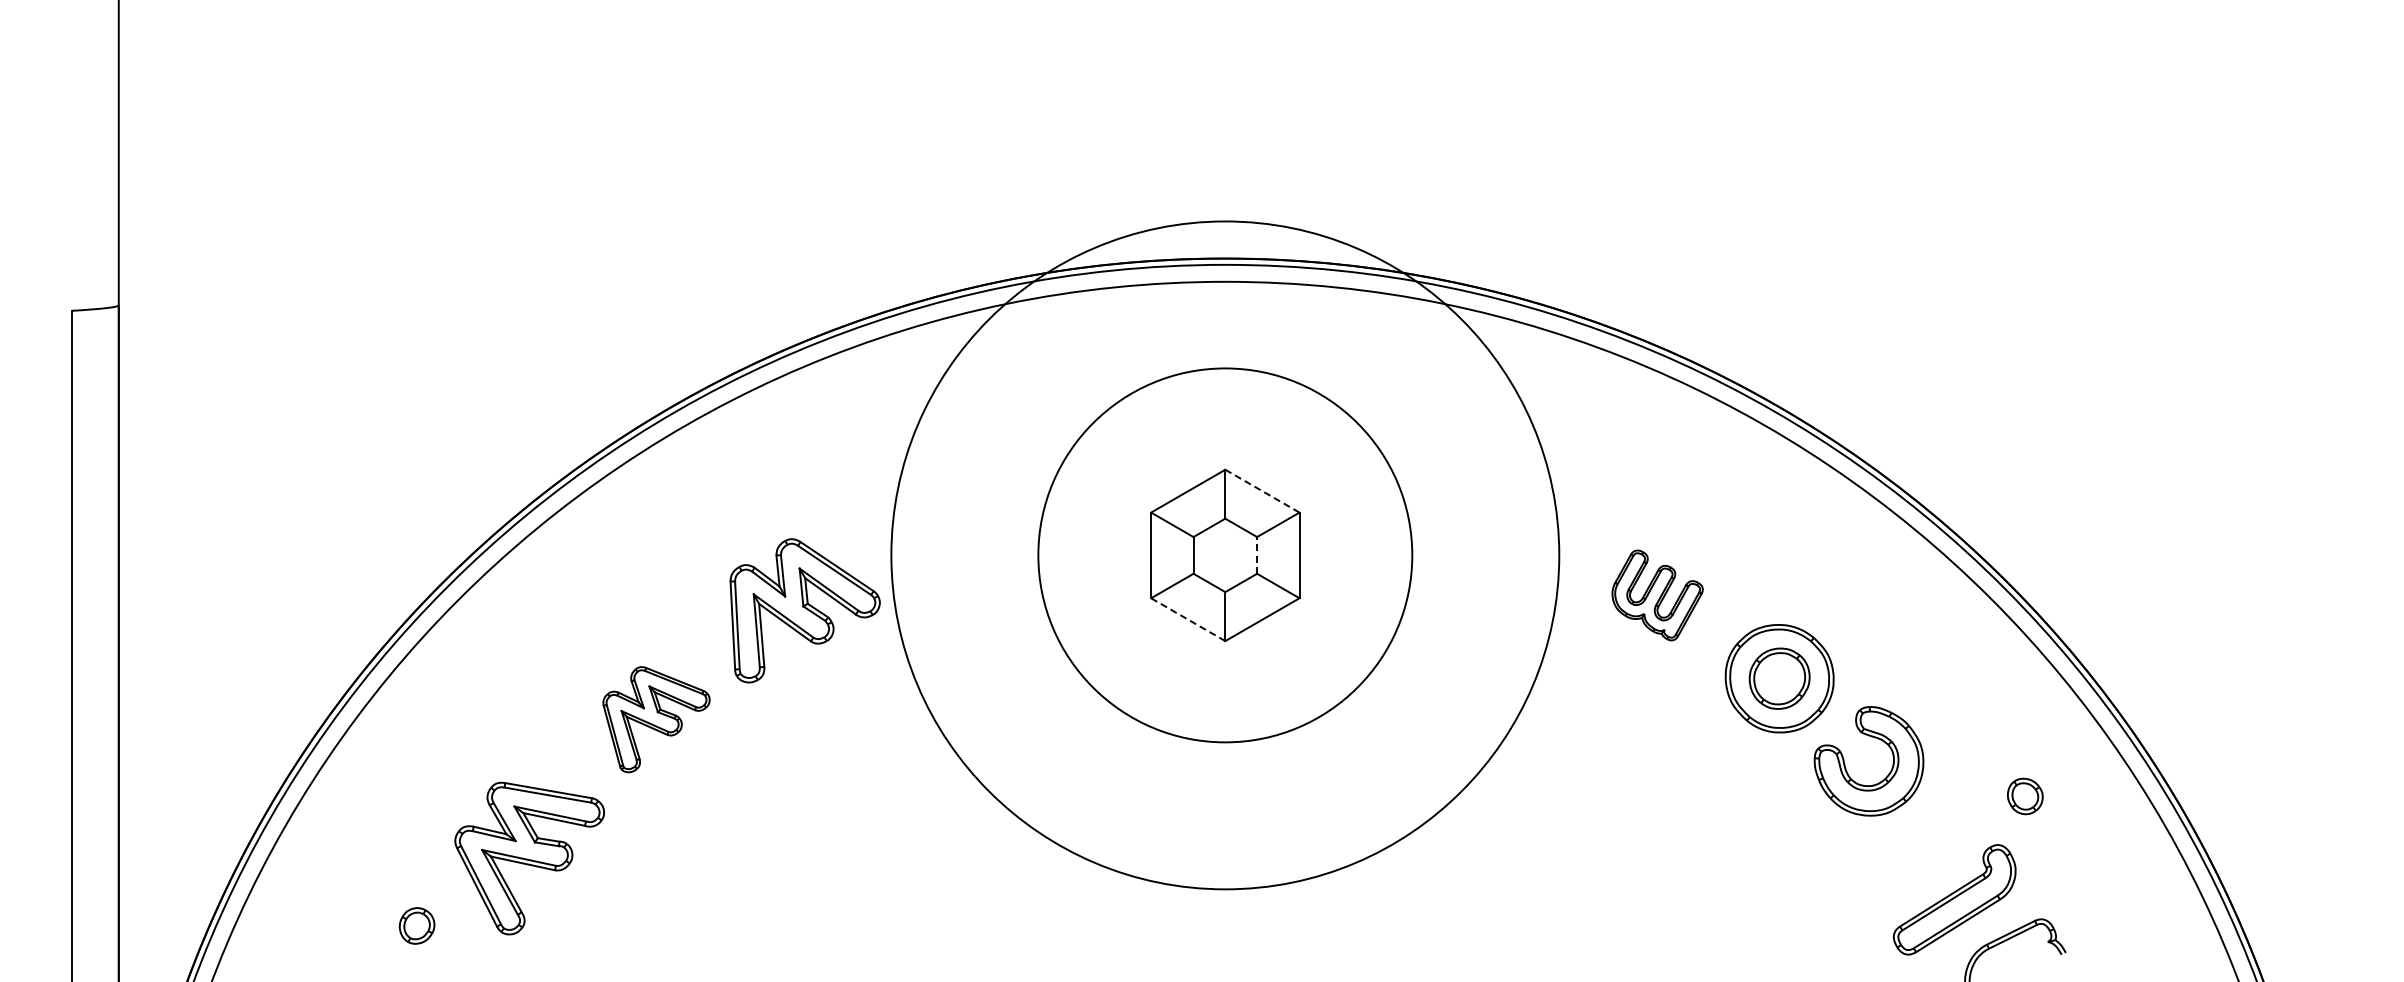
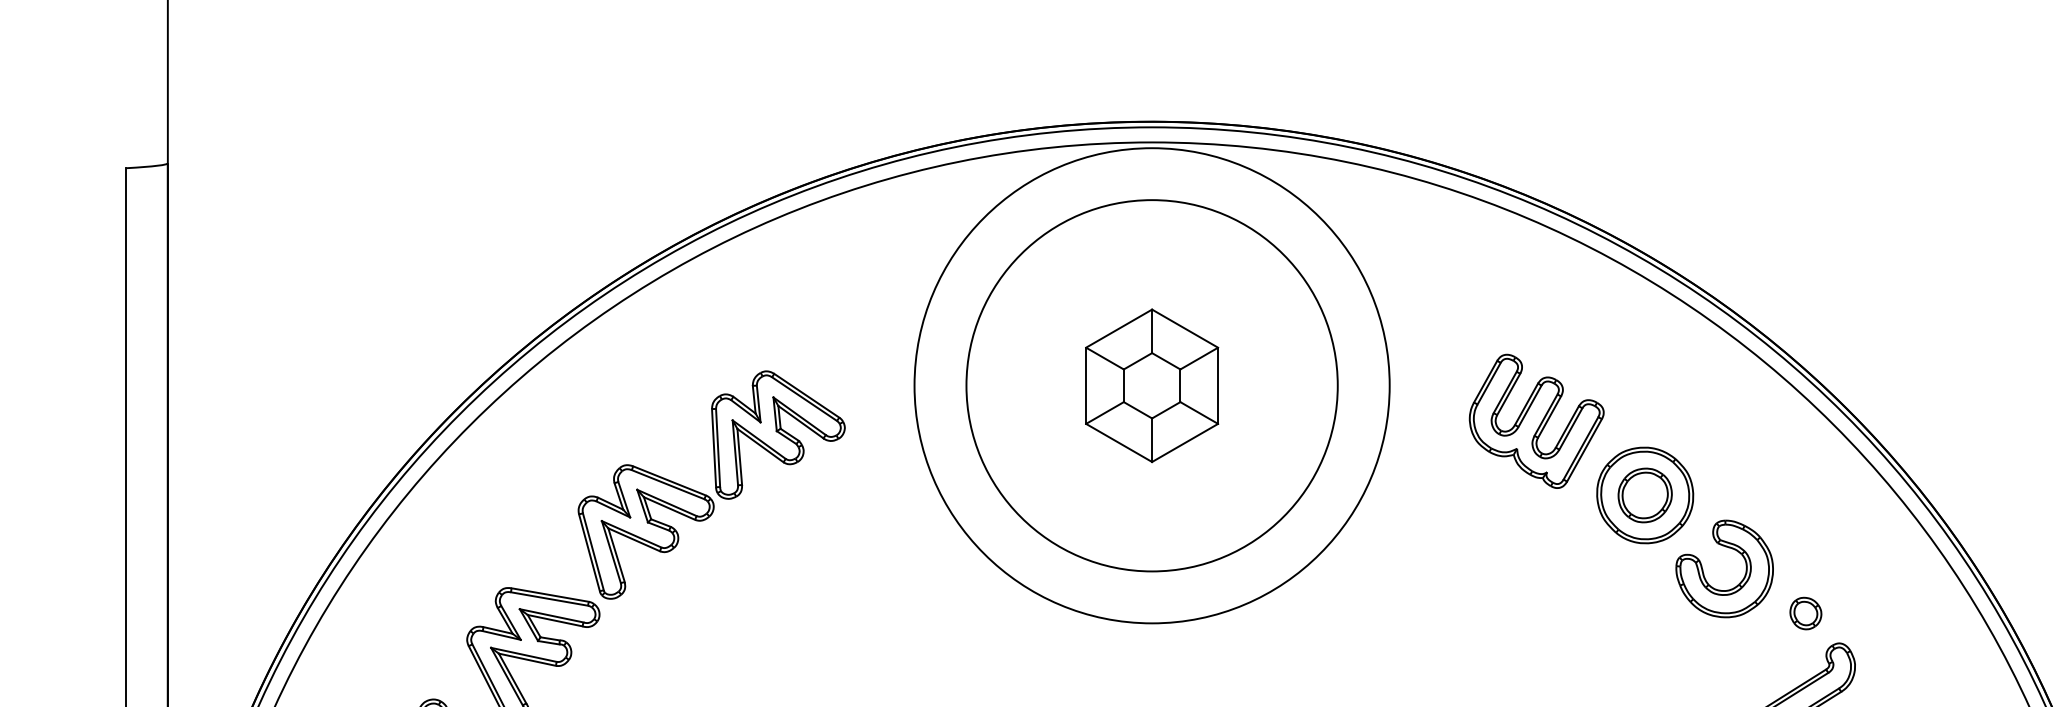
line: (1262, 491) -> (1185, 328), dashed -> solid
line: (1257, 554) -> (1180, 384), dashed -> solid
circle: (1225, 555) -> (1152, 385), size x0.62
circle: (1225, 555) -> (1152, 385), size x1.43
part: (1657, 595) -> (1536, 421), size x1.67
line: (1188, 619) -> (1119, 442), dashed -> solid
part: (656, 719) -> (646, 531), size x1.43
part: (2025, 796) -> (1806, 613), moved

